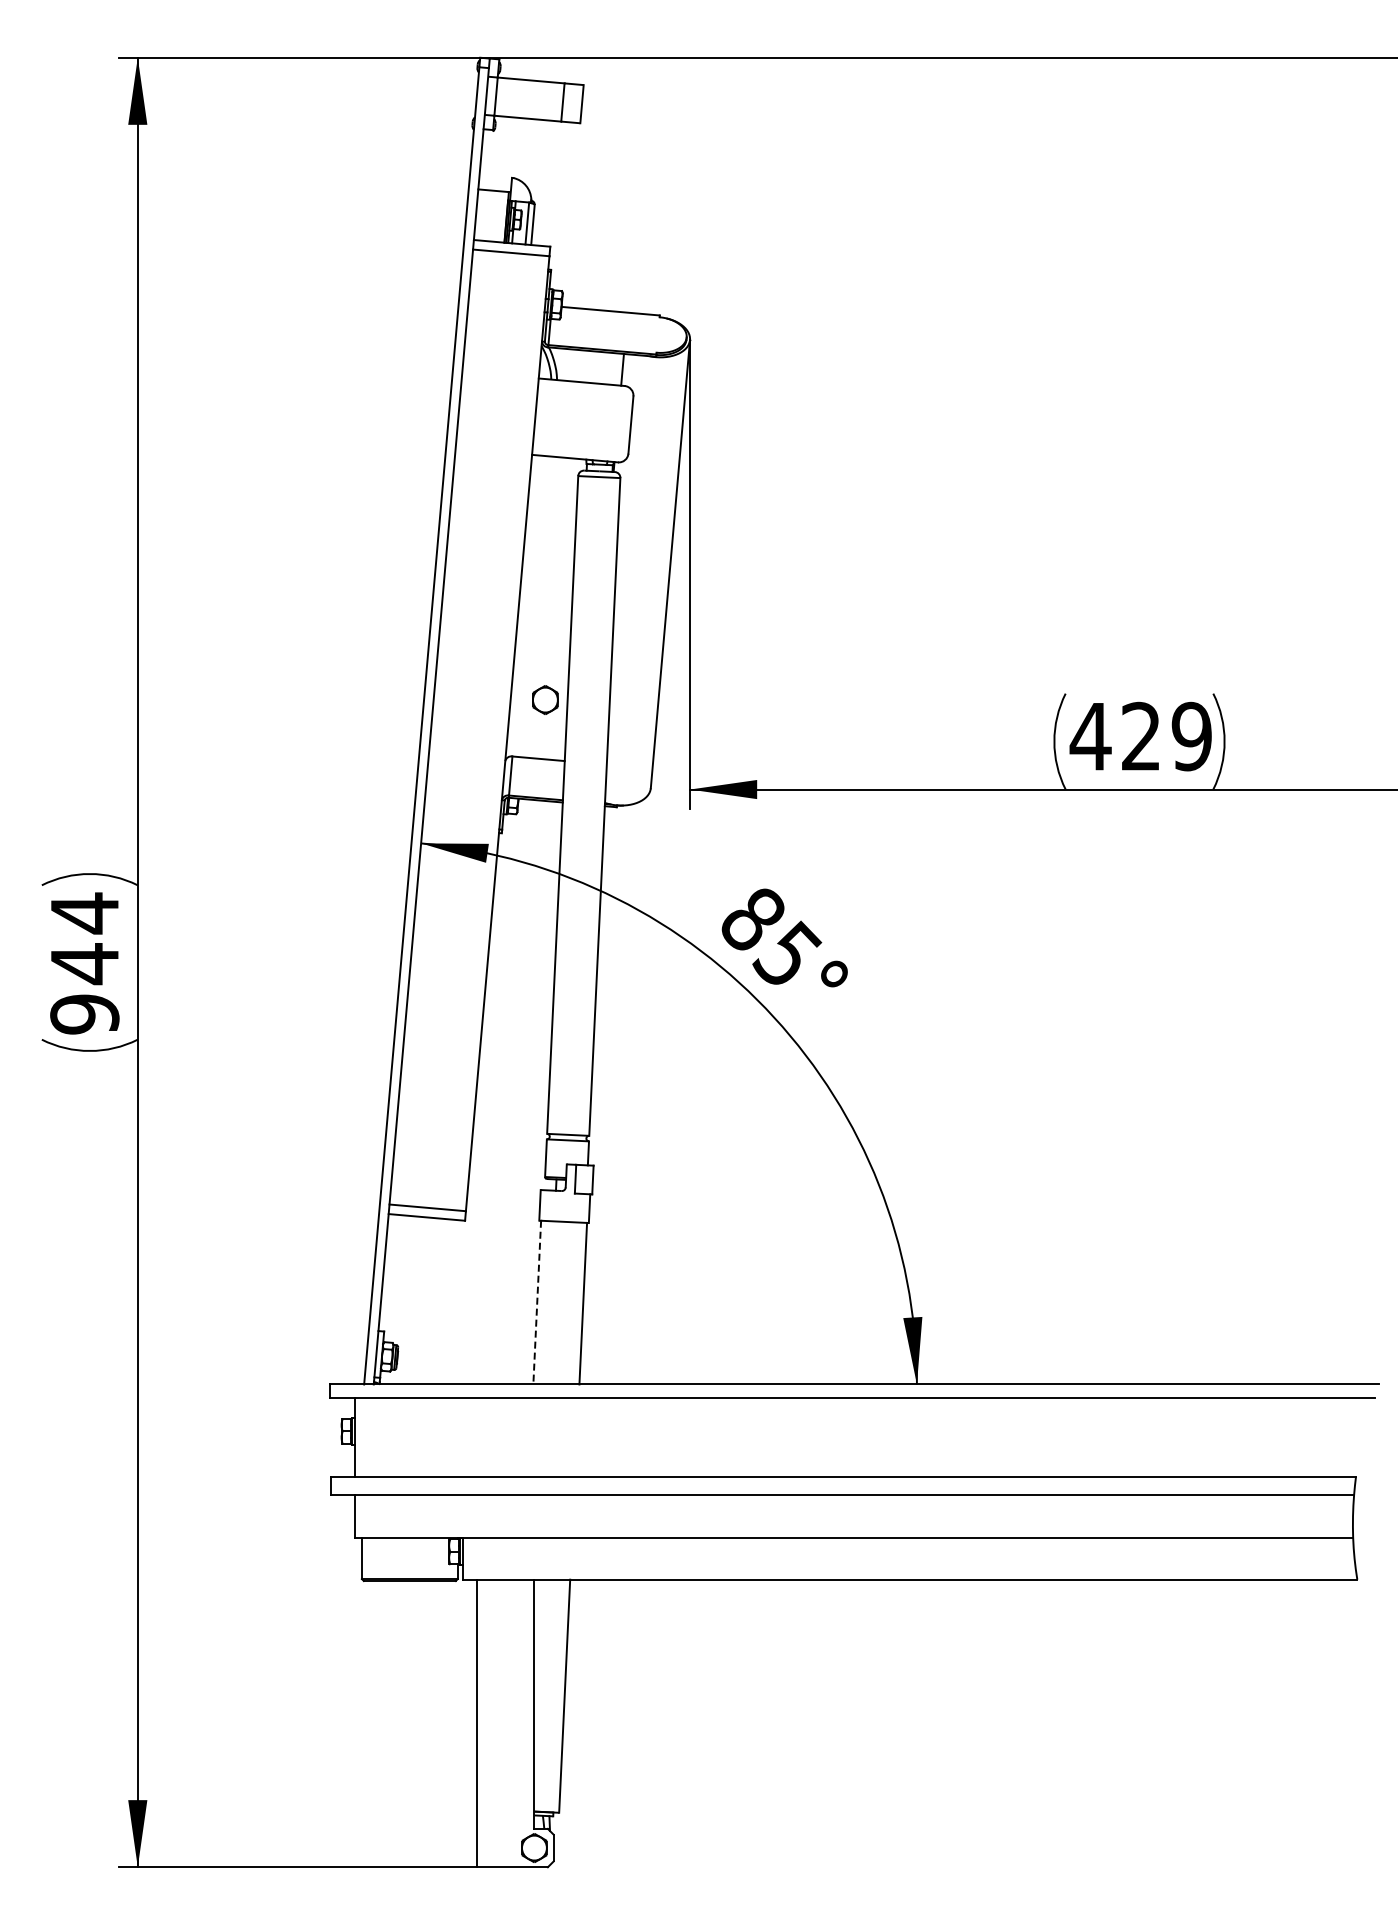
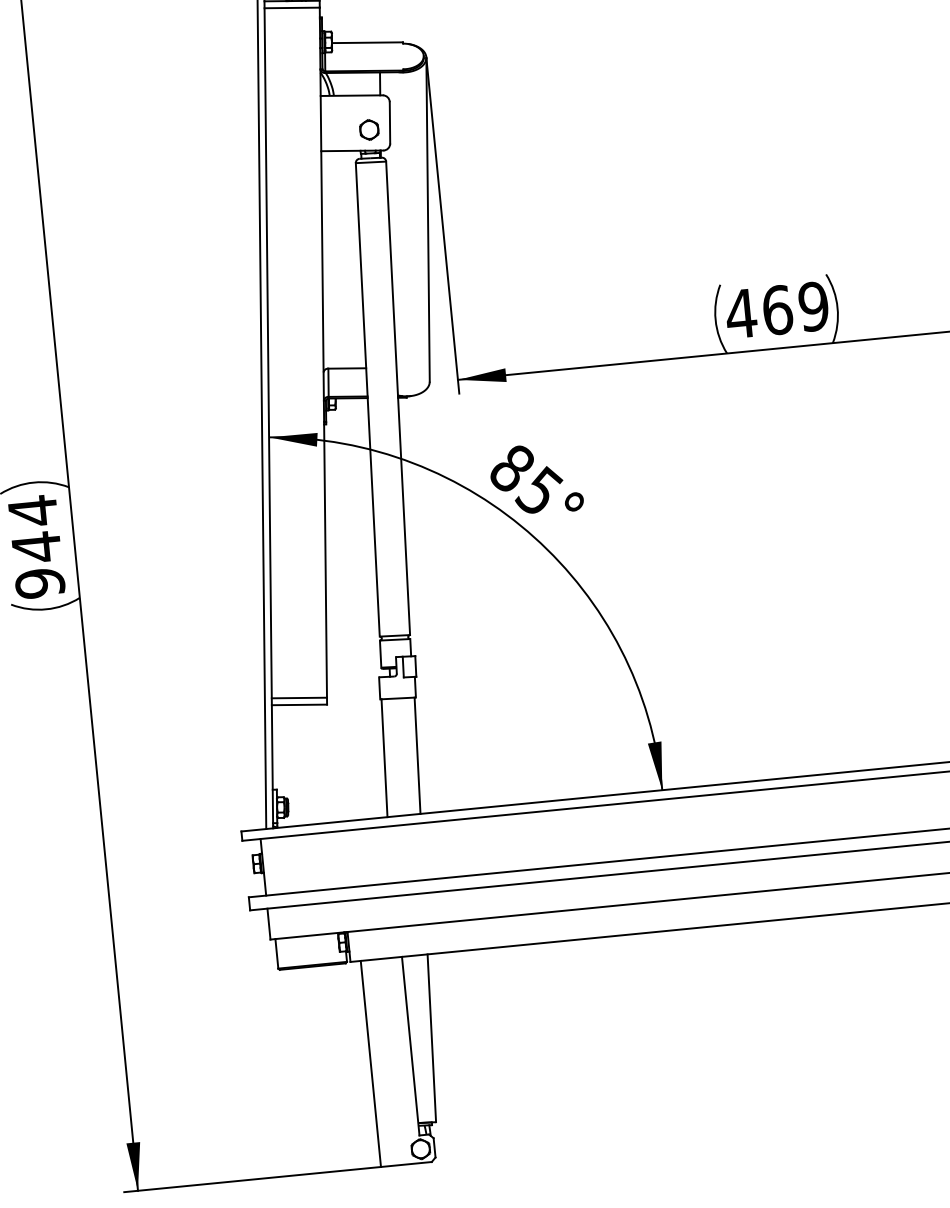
part: (545, 699) -> (369, 129), moved
text: (1141, 736) -> (777, 310), 429 -> 469
line: (537, 1302) -> (384, 758), dashed -> solid

